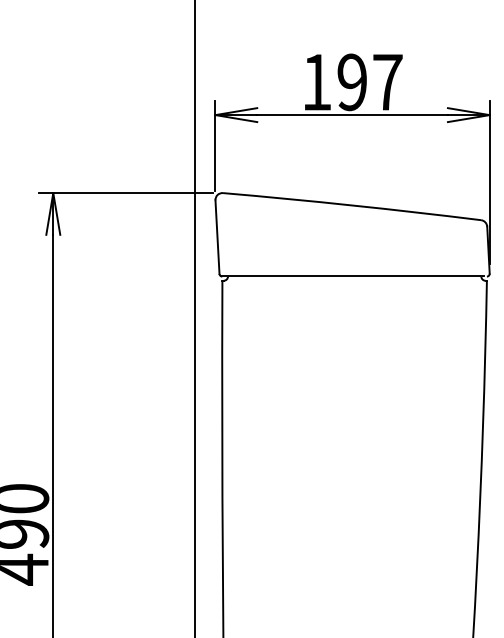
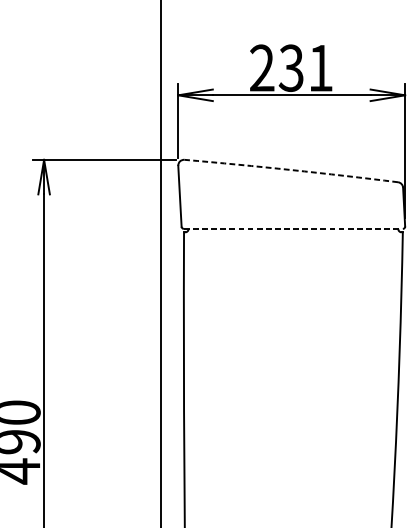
text: (352, 82) -> (291, 68), 197 -> 231
arc: (352, 205) -> (291, 170), solid -> dashed
line: (353, 276) -> (292, 228), solid -> dashed

